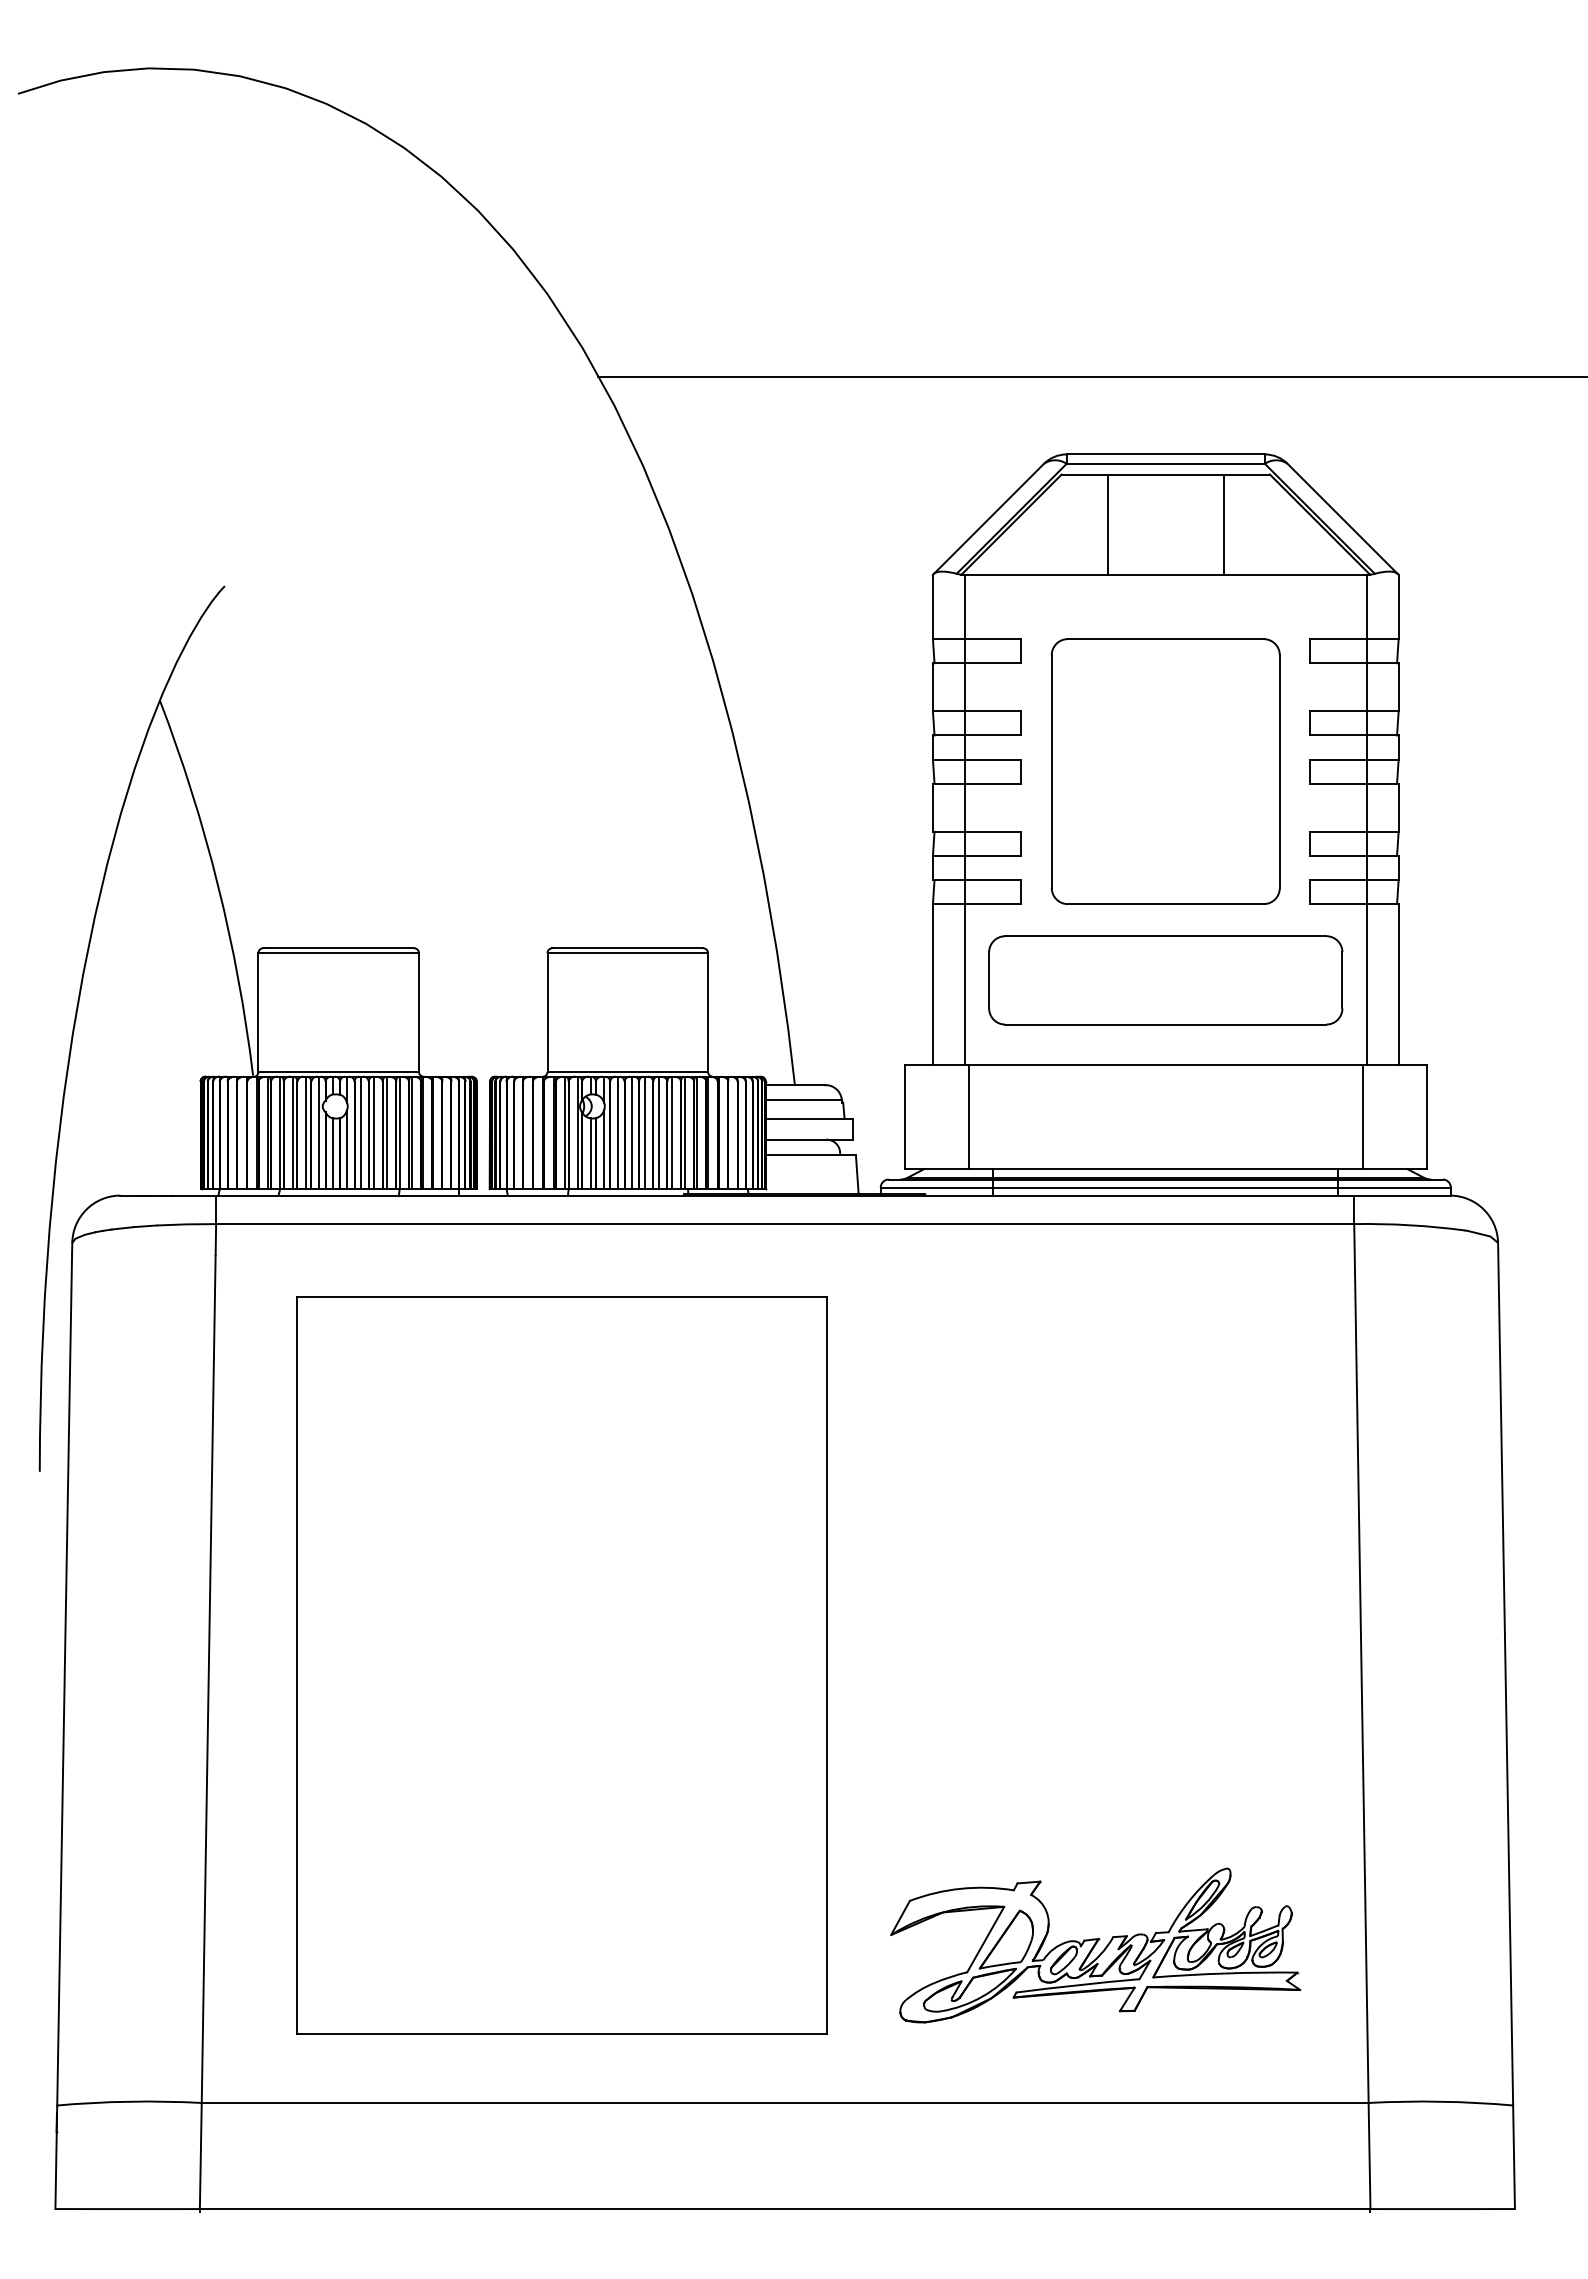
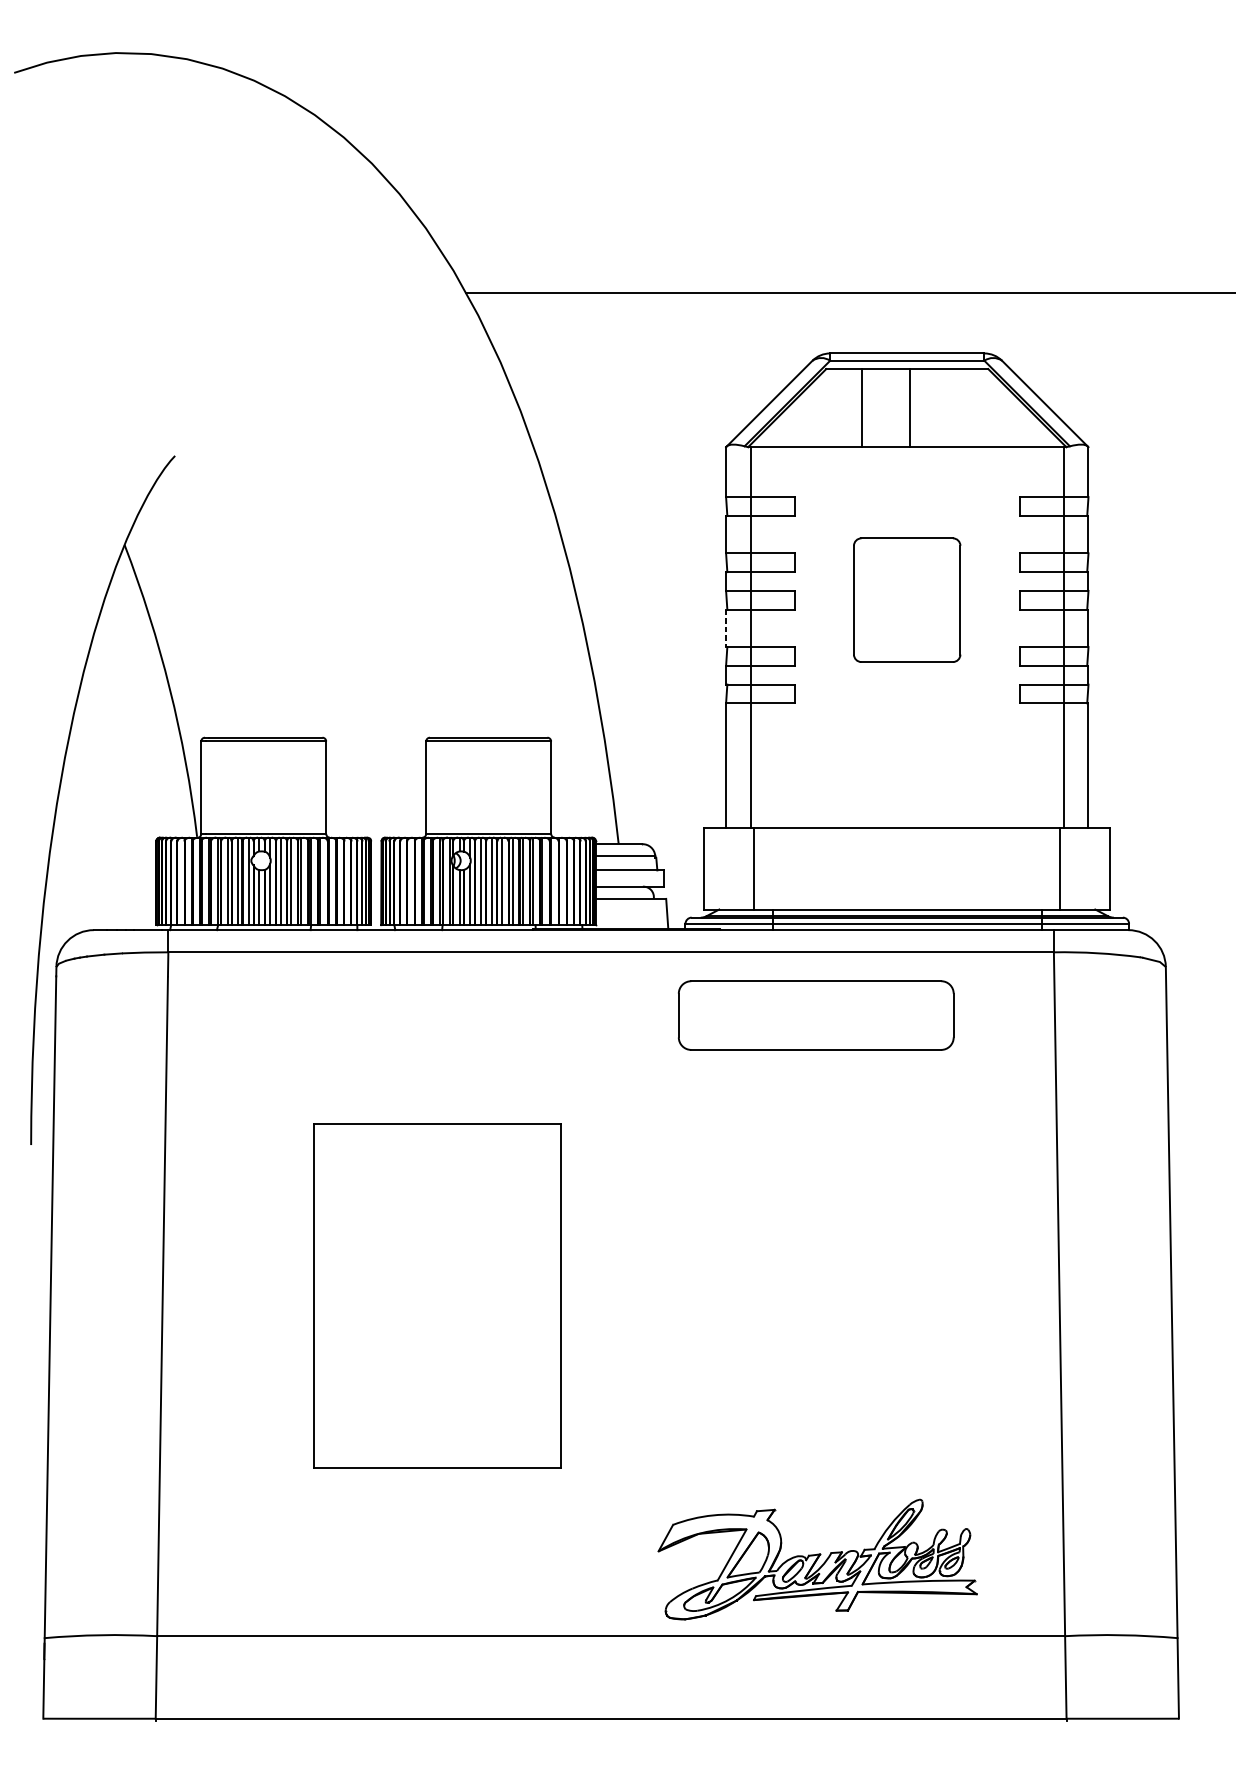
line: (1223, 524) -> (909, 407), moved
part: (1165, 771) -> (907, 600), size x0.6
line: (932, 808) -> (725, 628), solid -> dashed
part: (1165, 980) -> (816, 1015), moved
part: (561, 1665) -> (437, 1295), size x0.6
part: (1095, 1945) -> (817, 1559), moved

